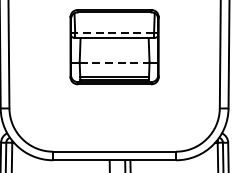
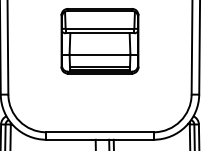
line: (114, 32) -> (99, 28), dashed -> solid
line: (115, 62) -> (100, 54), dashed -> solid

